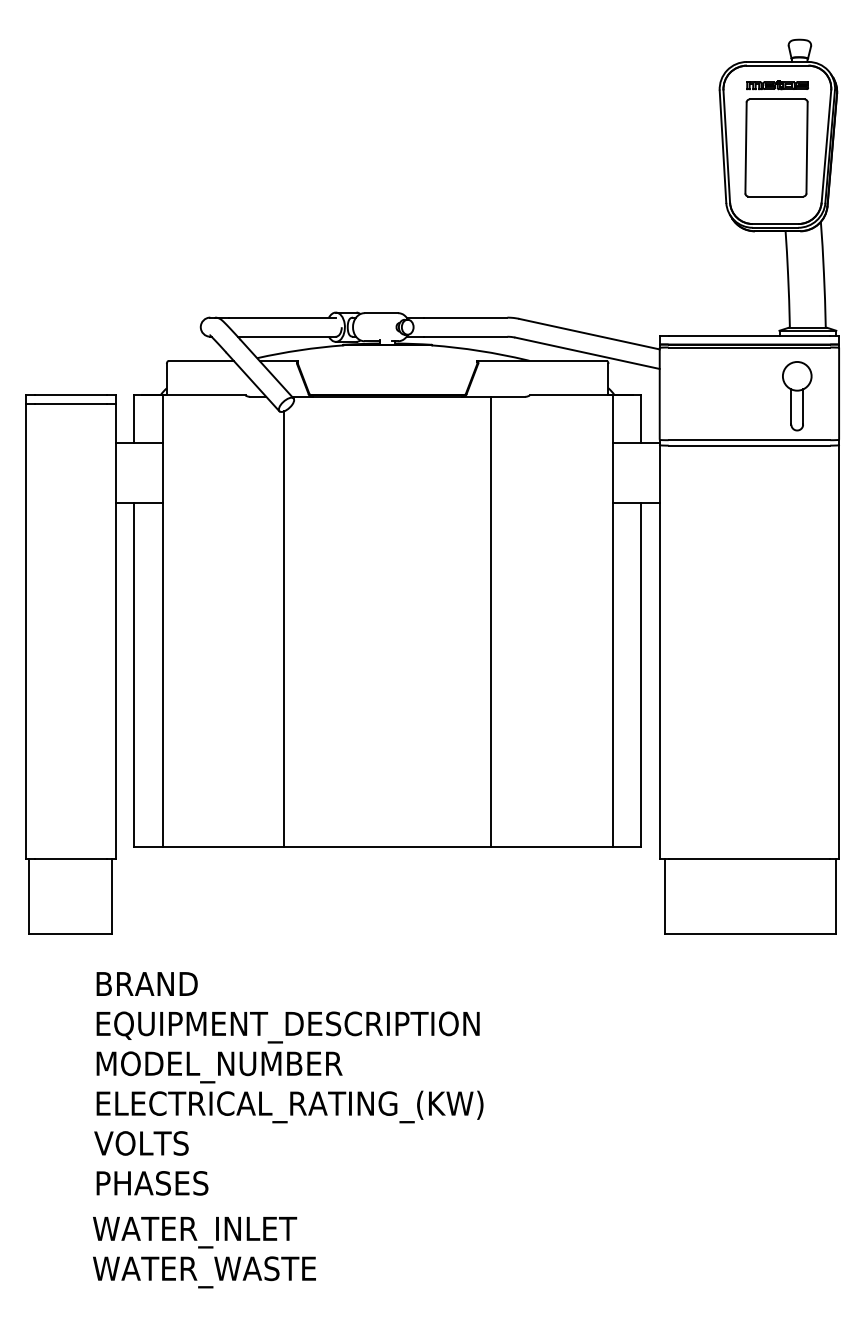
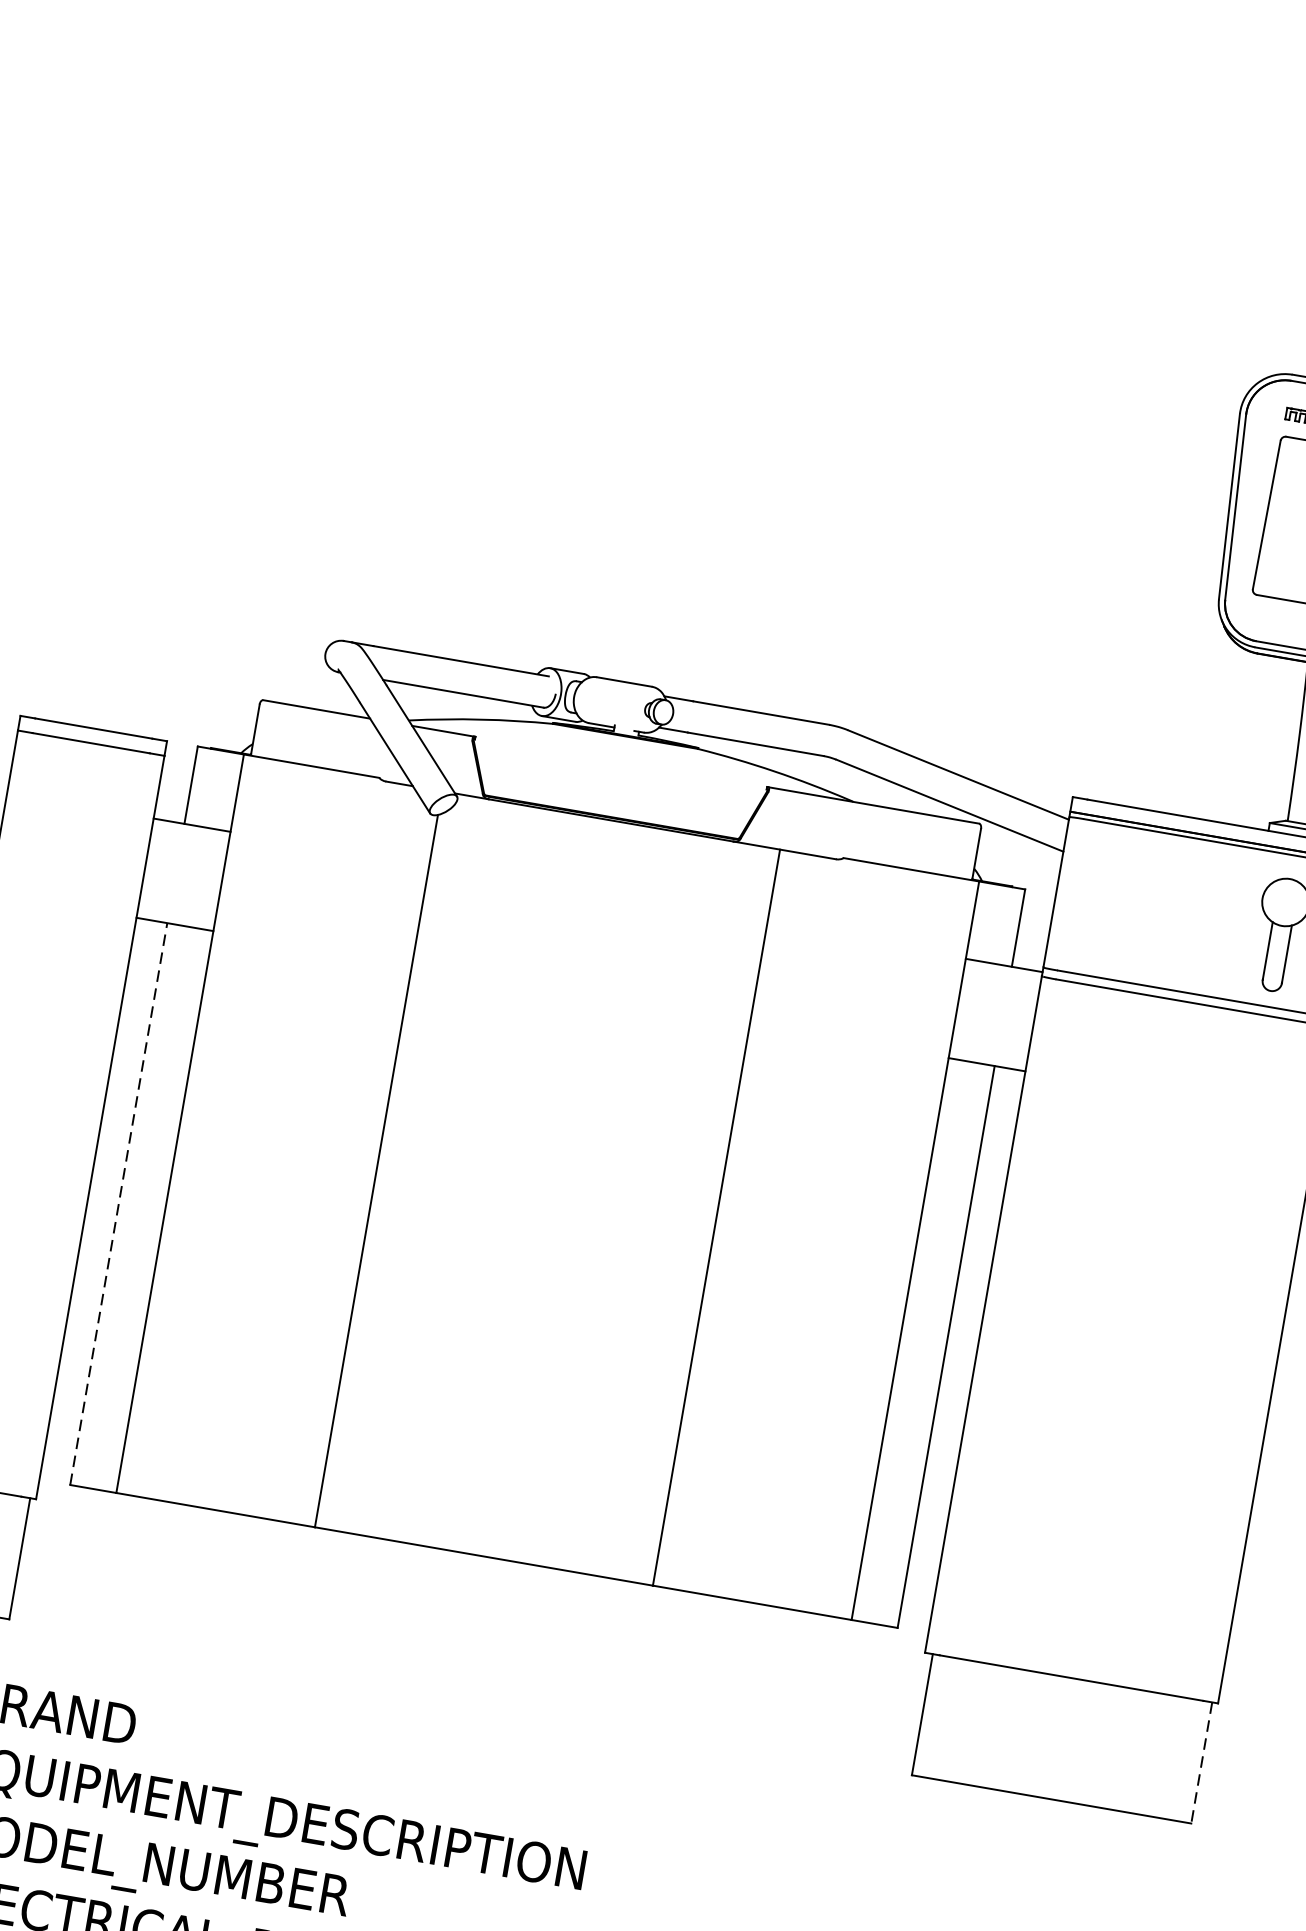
line: (134, 675) -> (118, 1204), solid -> dashed
line: (835, 896) -> (1201, 1763), solid -> dashed

